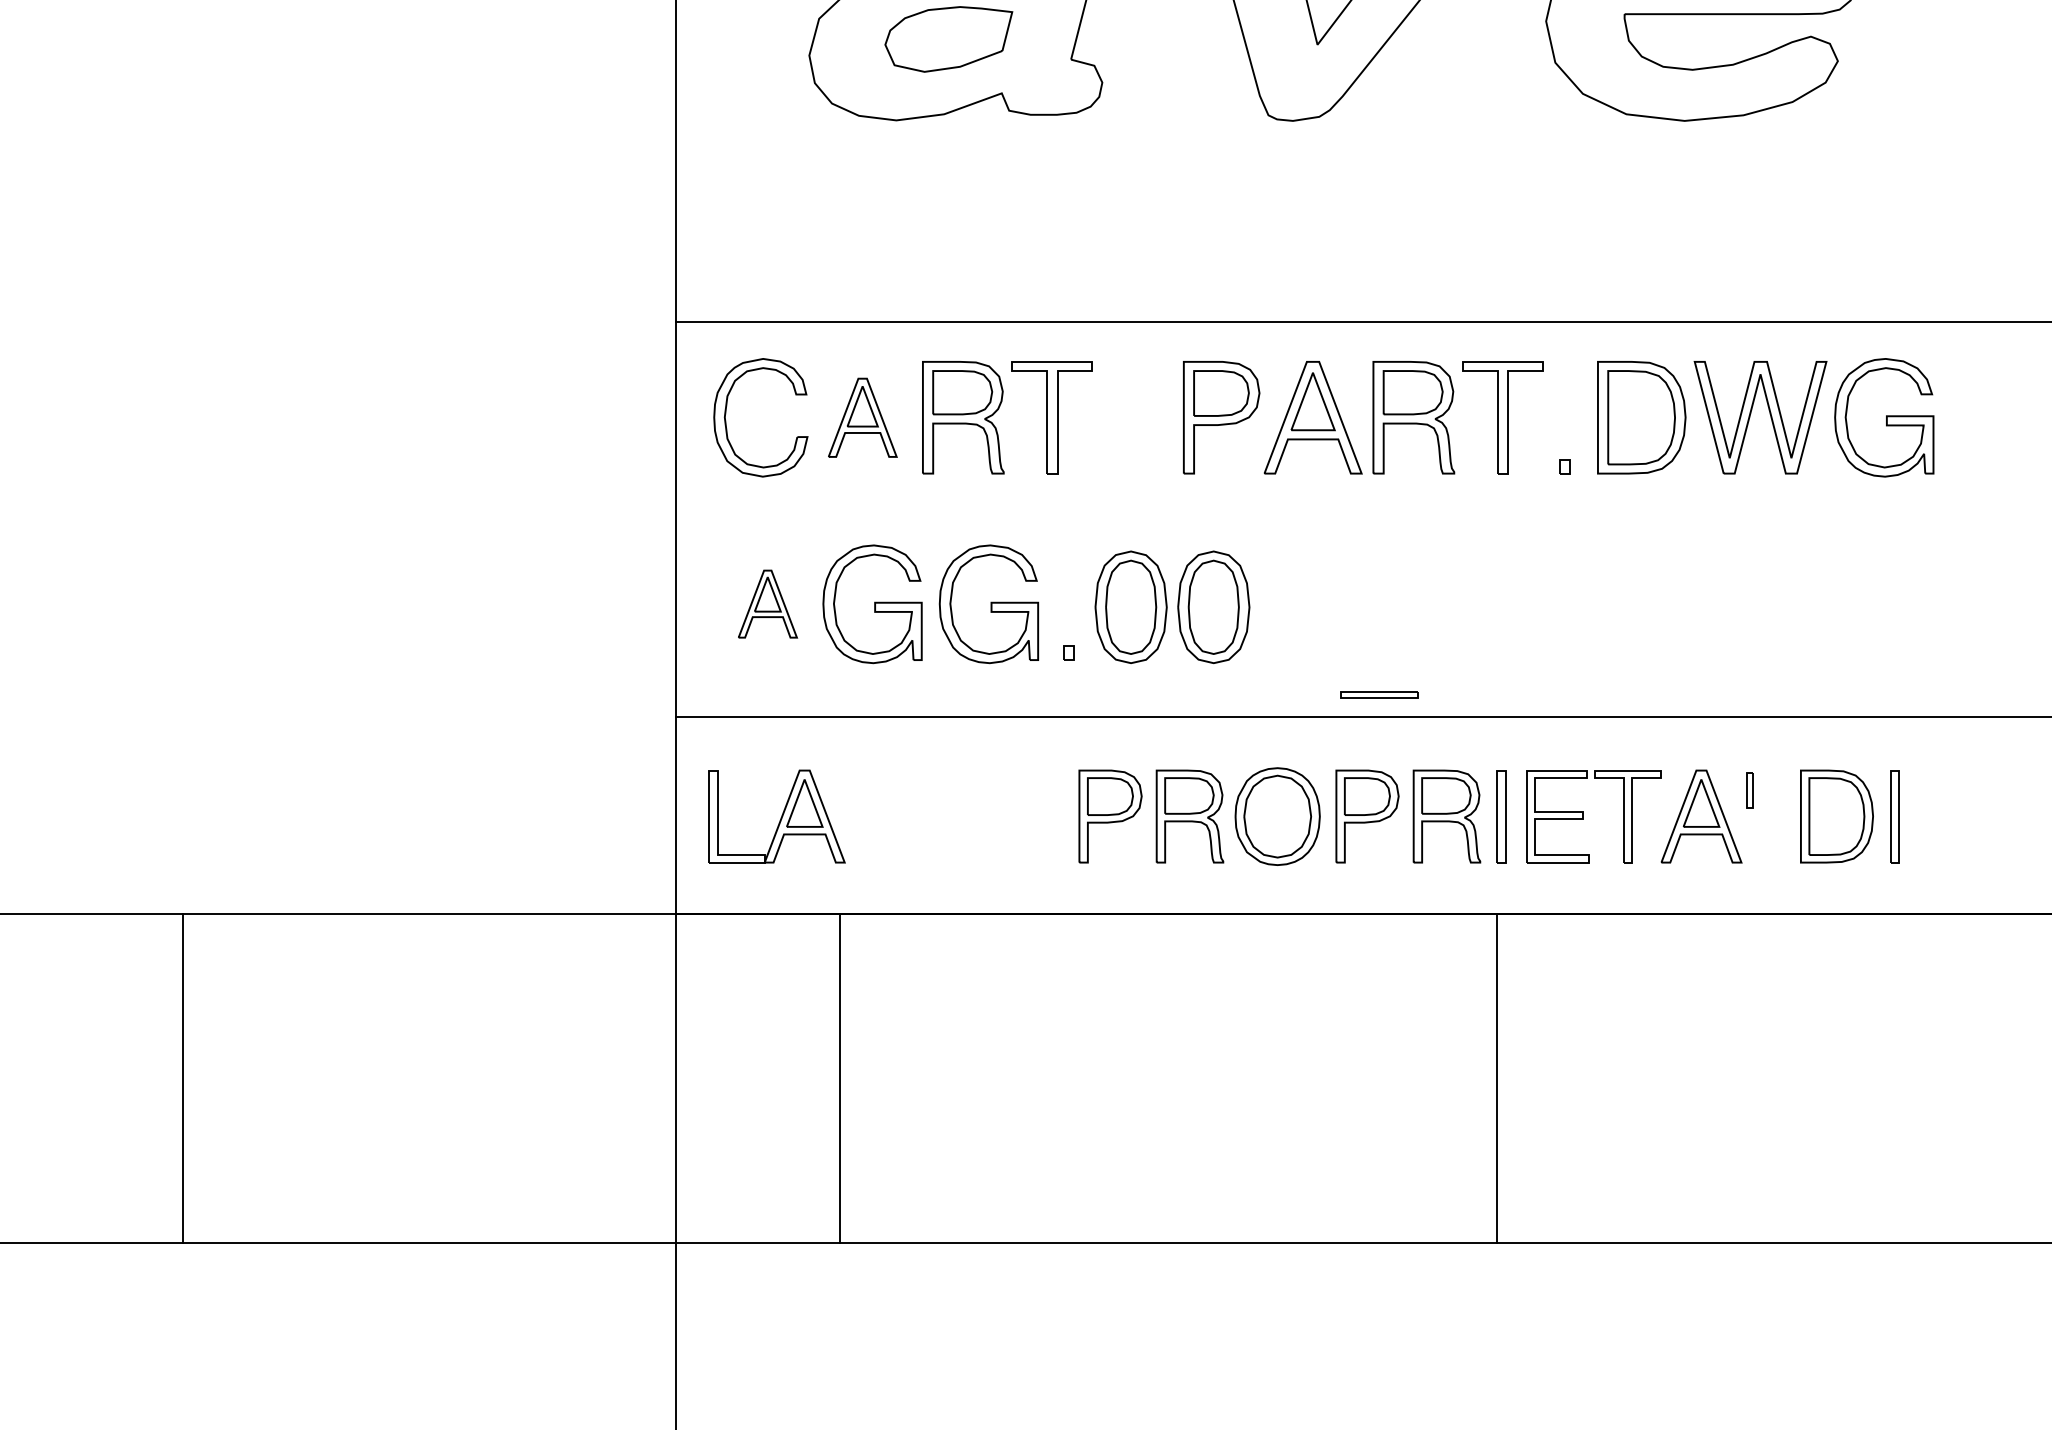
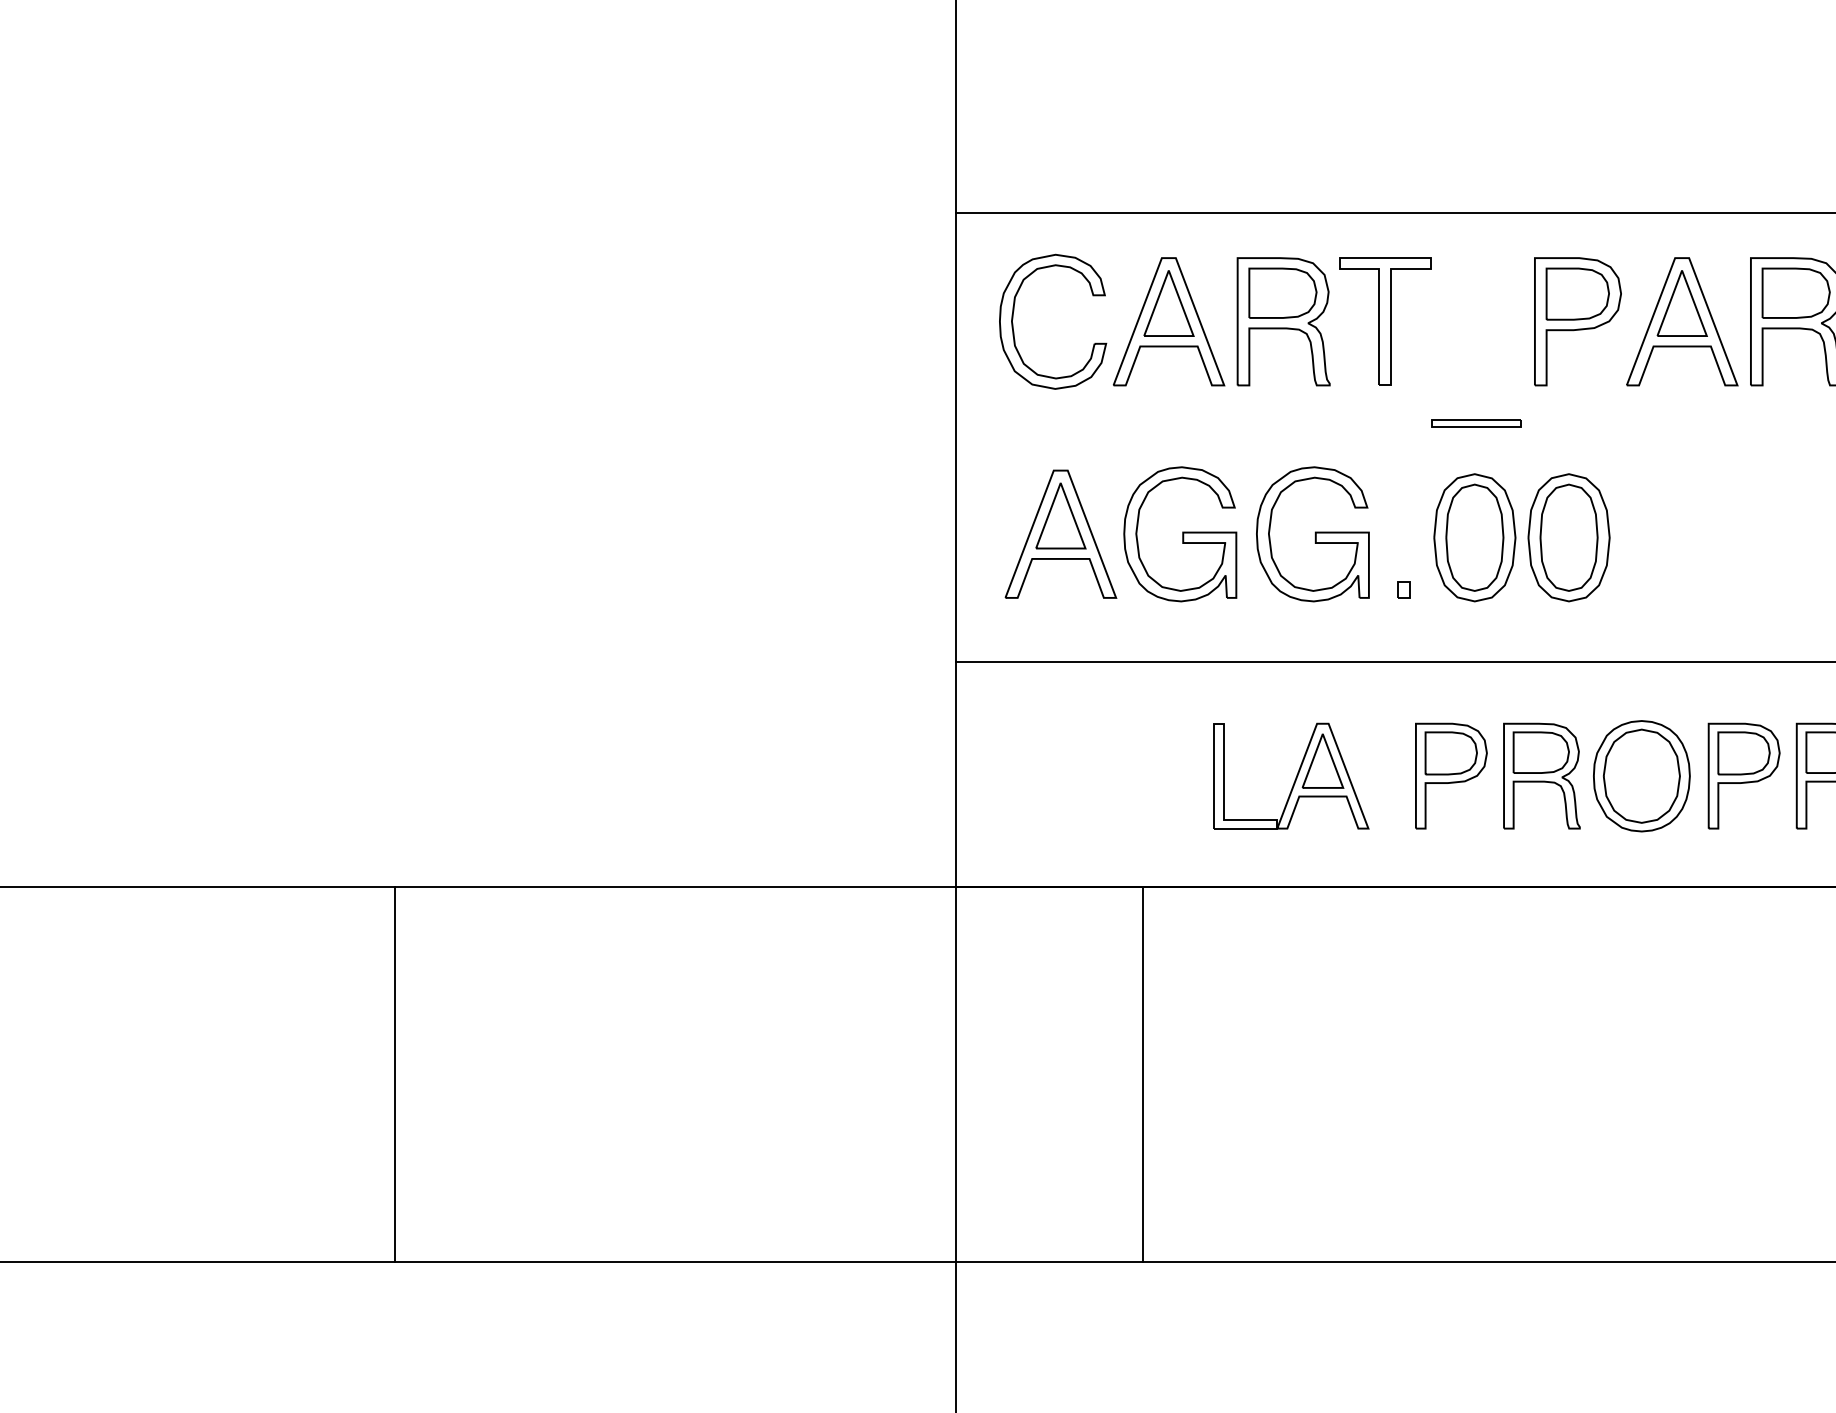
part: (862, 417) -> (1168, 321), size x1.43
part: (767, 603) -> (1060, 533), size x1.67
part: (1379, 694) -> (1476, 422), moved
part: (776, 816) -> (1290, 776), moved

